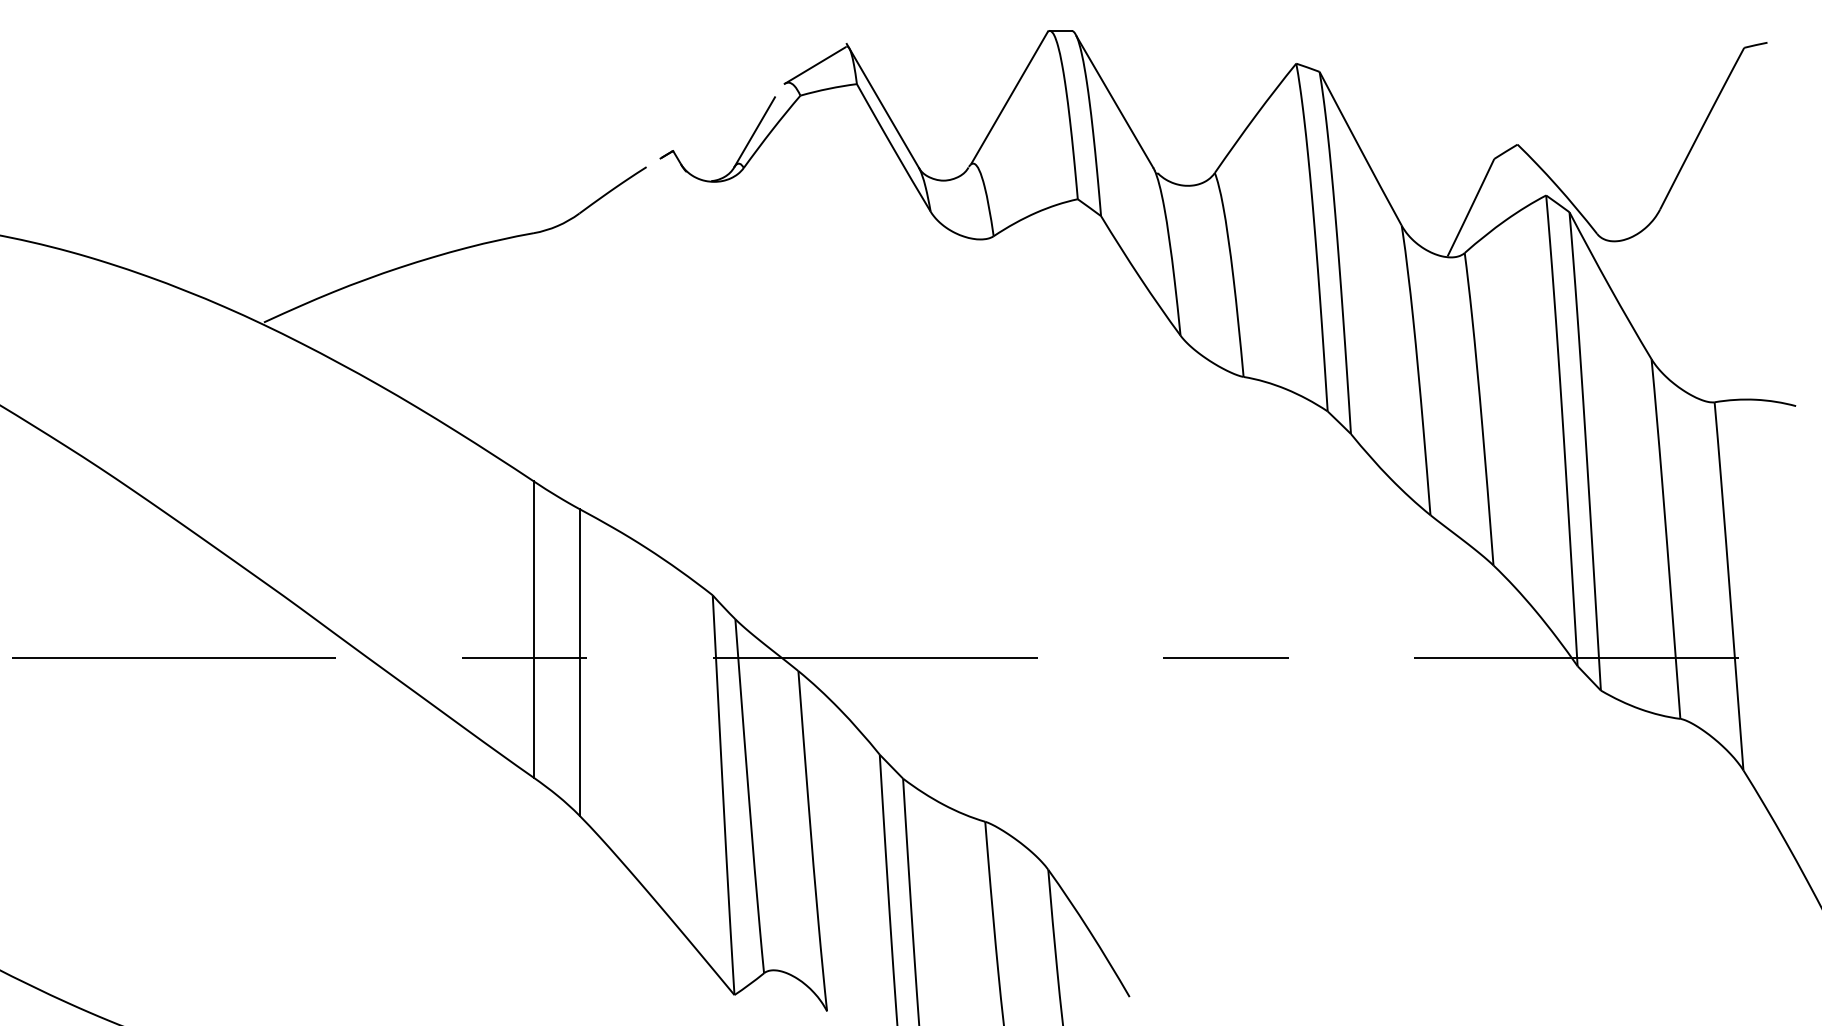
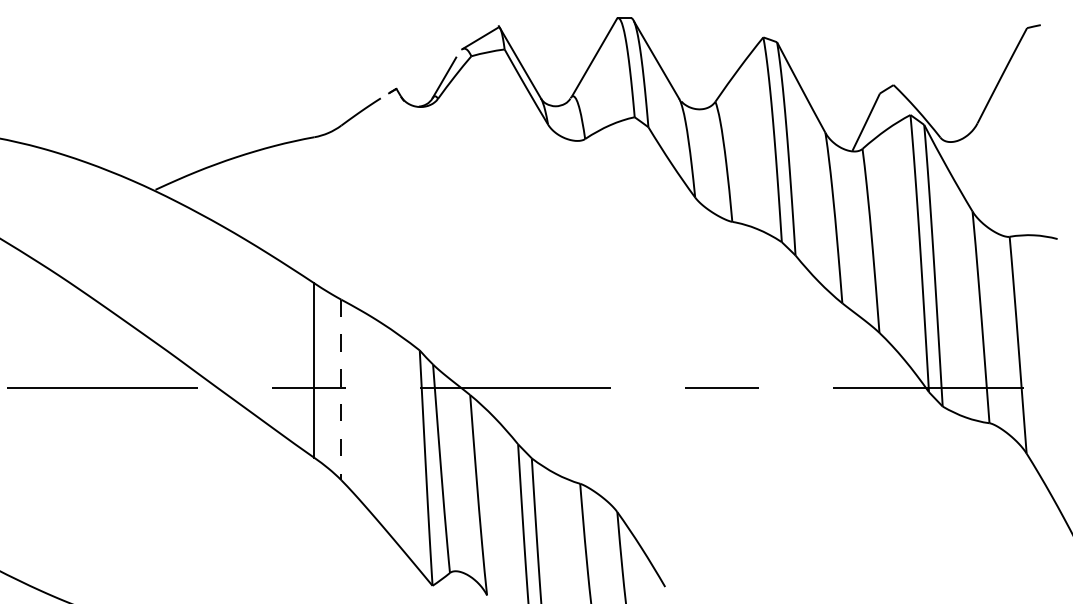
line: (579, 663) -> (341, 390), solid -> dashed

